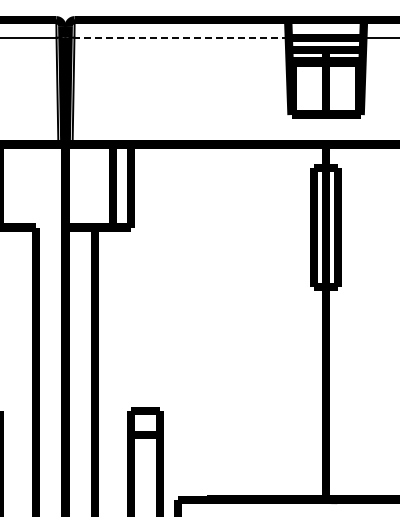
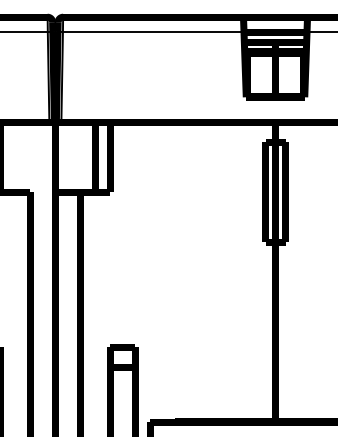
line: (181, 37) -> (153, 31), dashed -> solid

